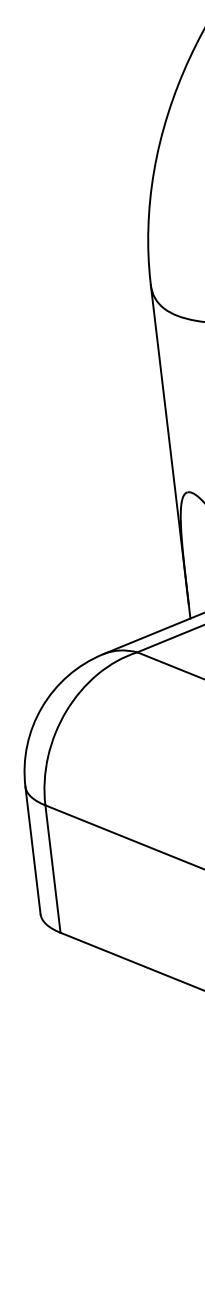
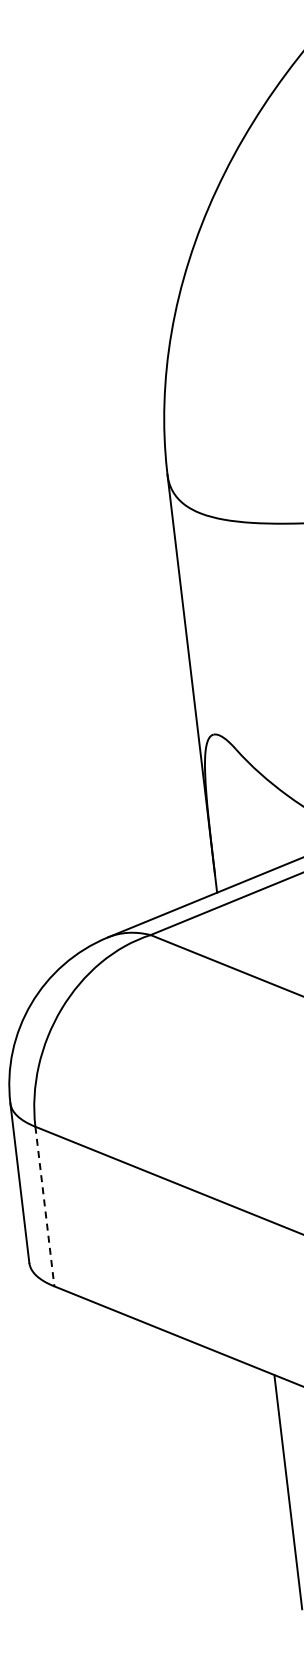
line: (52, 869) -> (44, 1207), solid -> dashed

